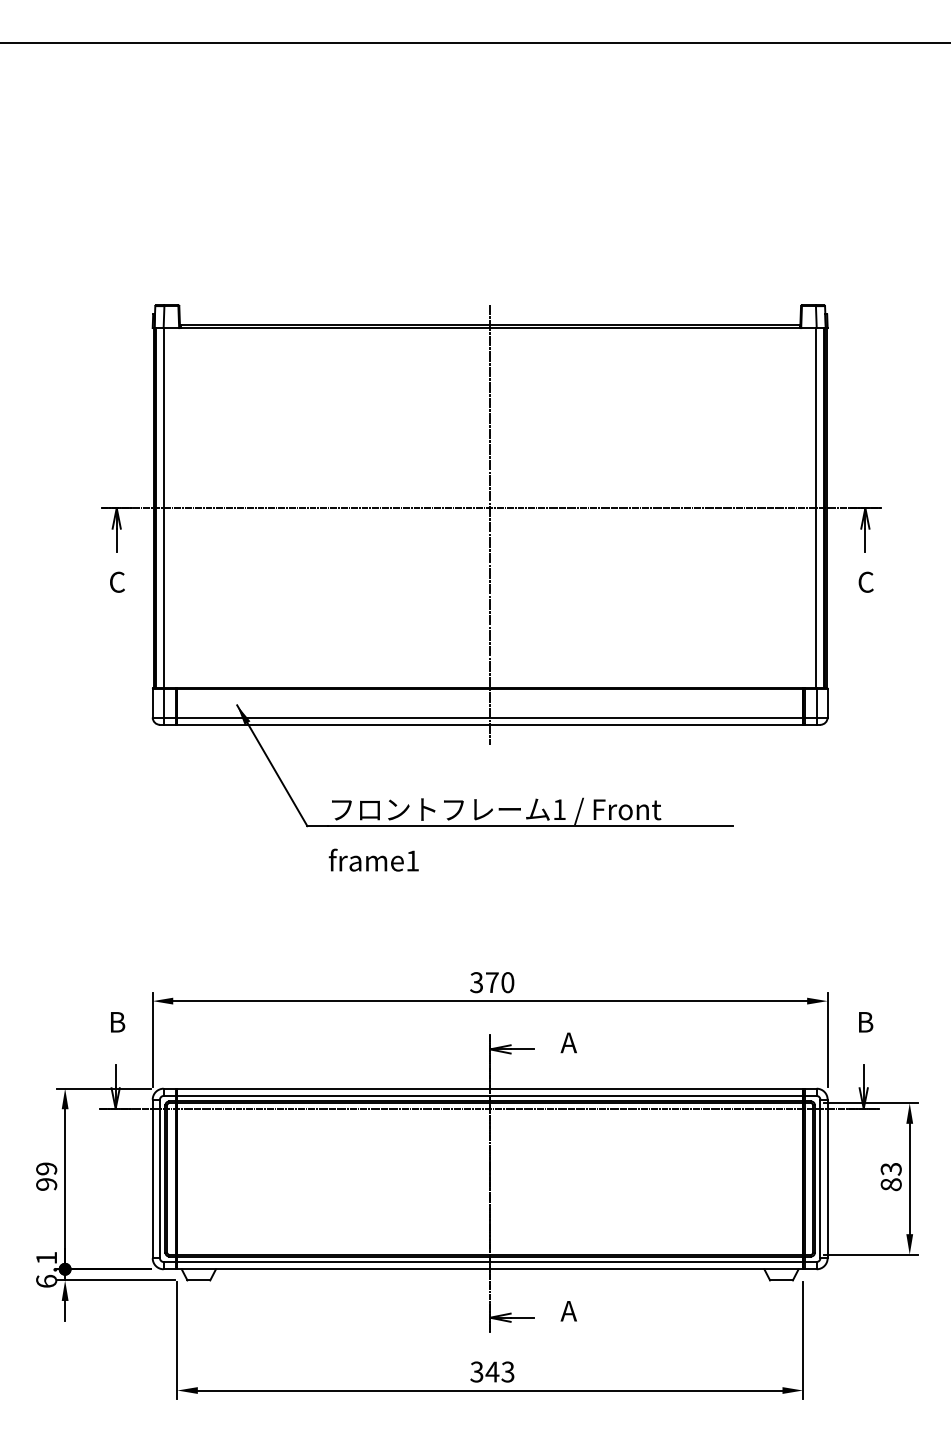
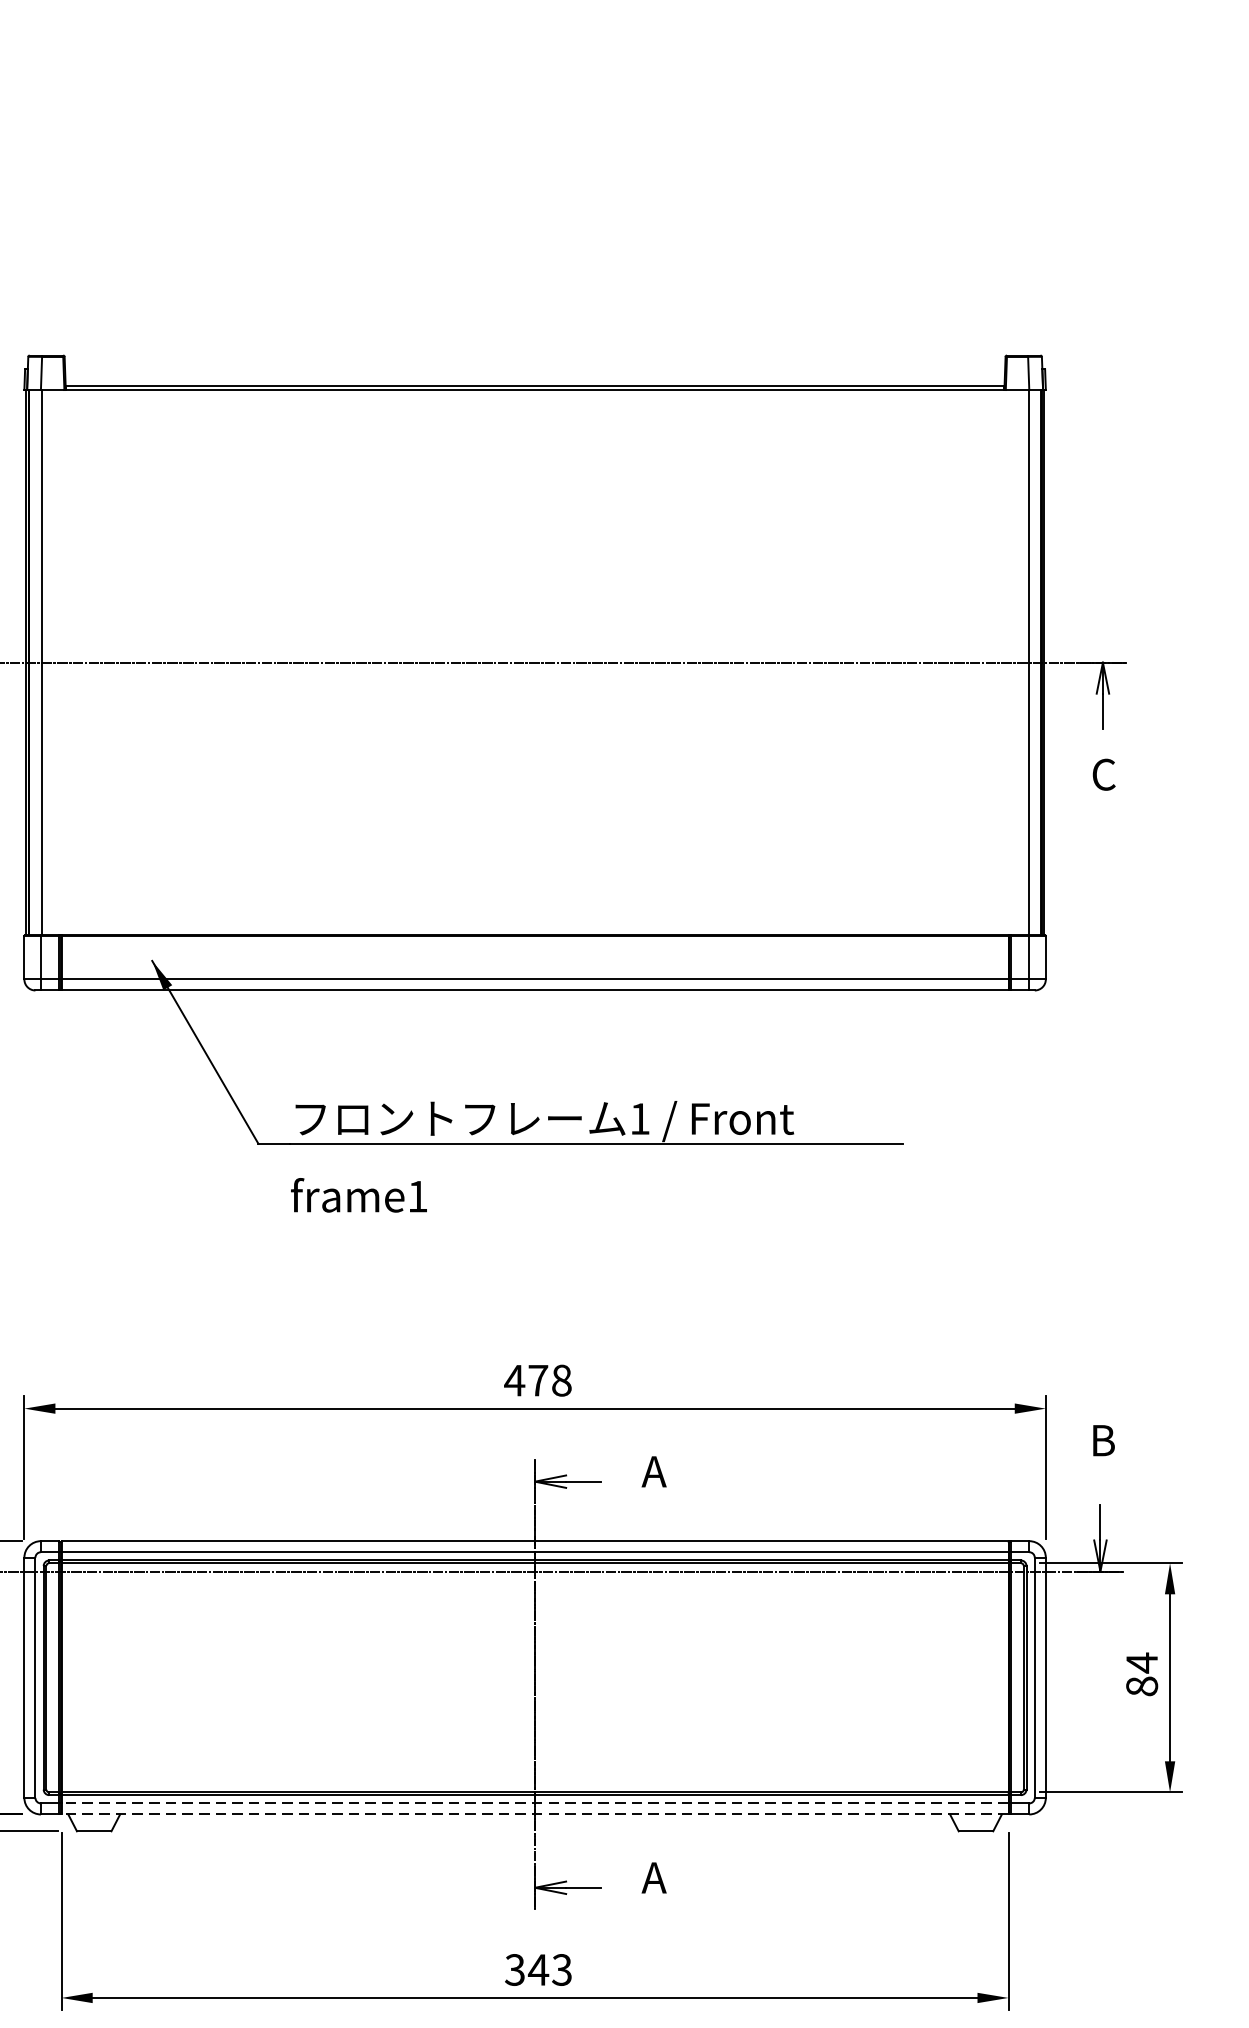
line: (490, 524) -> (535, 687), removed
text: (491, 982) -> (537, 1380), 370 -> 478
text: (890, 1169) -> (1140, 1663), 83 -> 84
line: (490, 1262) -> (535, 1804), solid -> dashed
line: (490, 1269) -> (535, 1814), solid -> dashed

